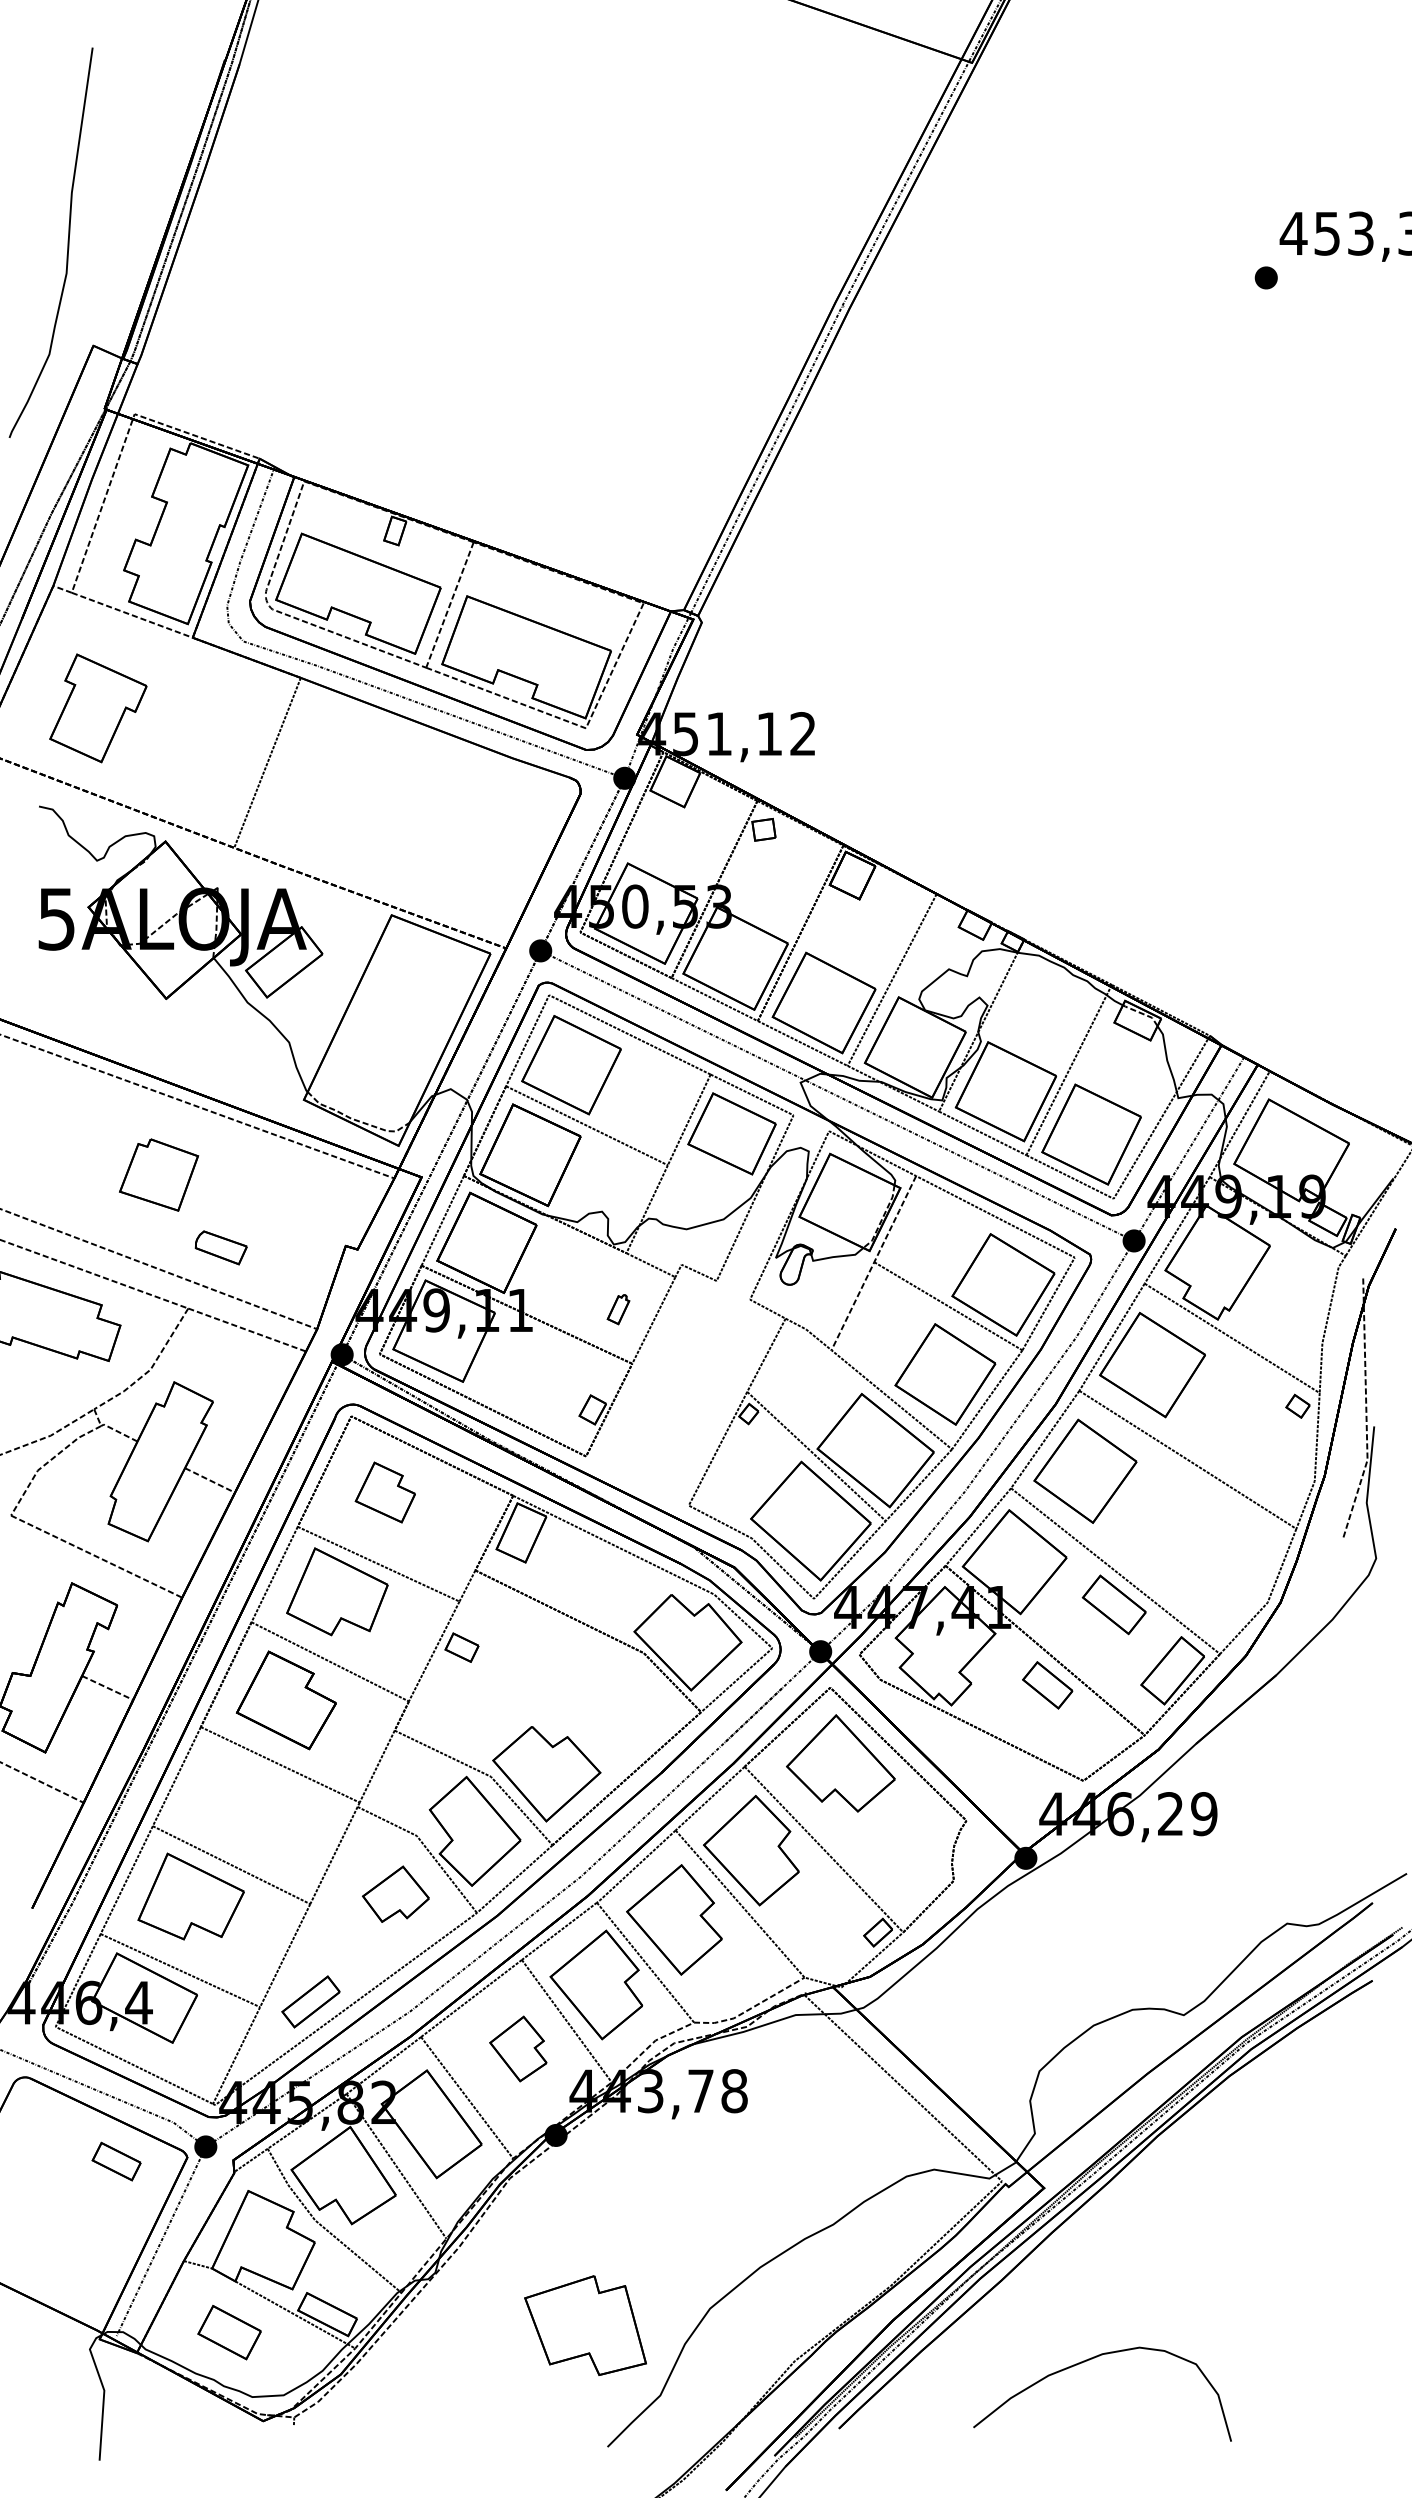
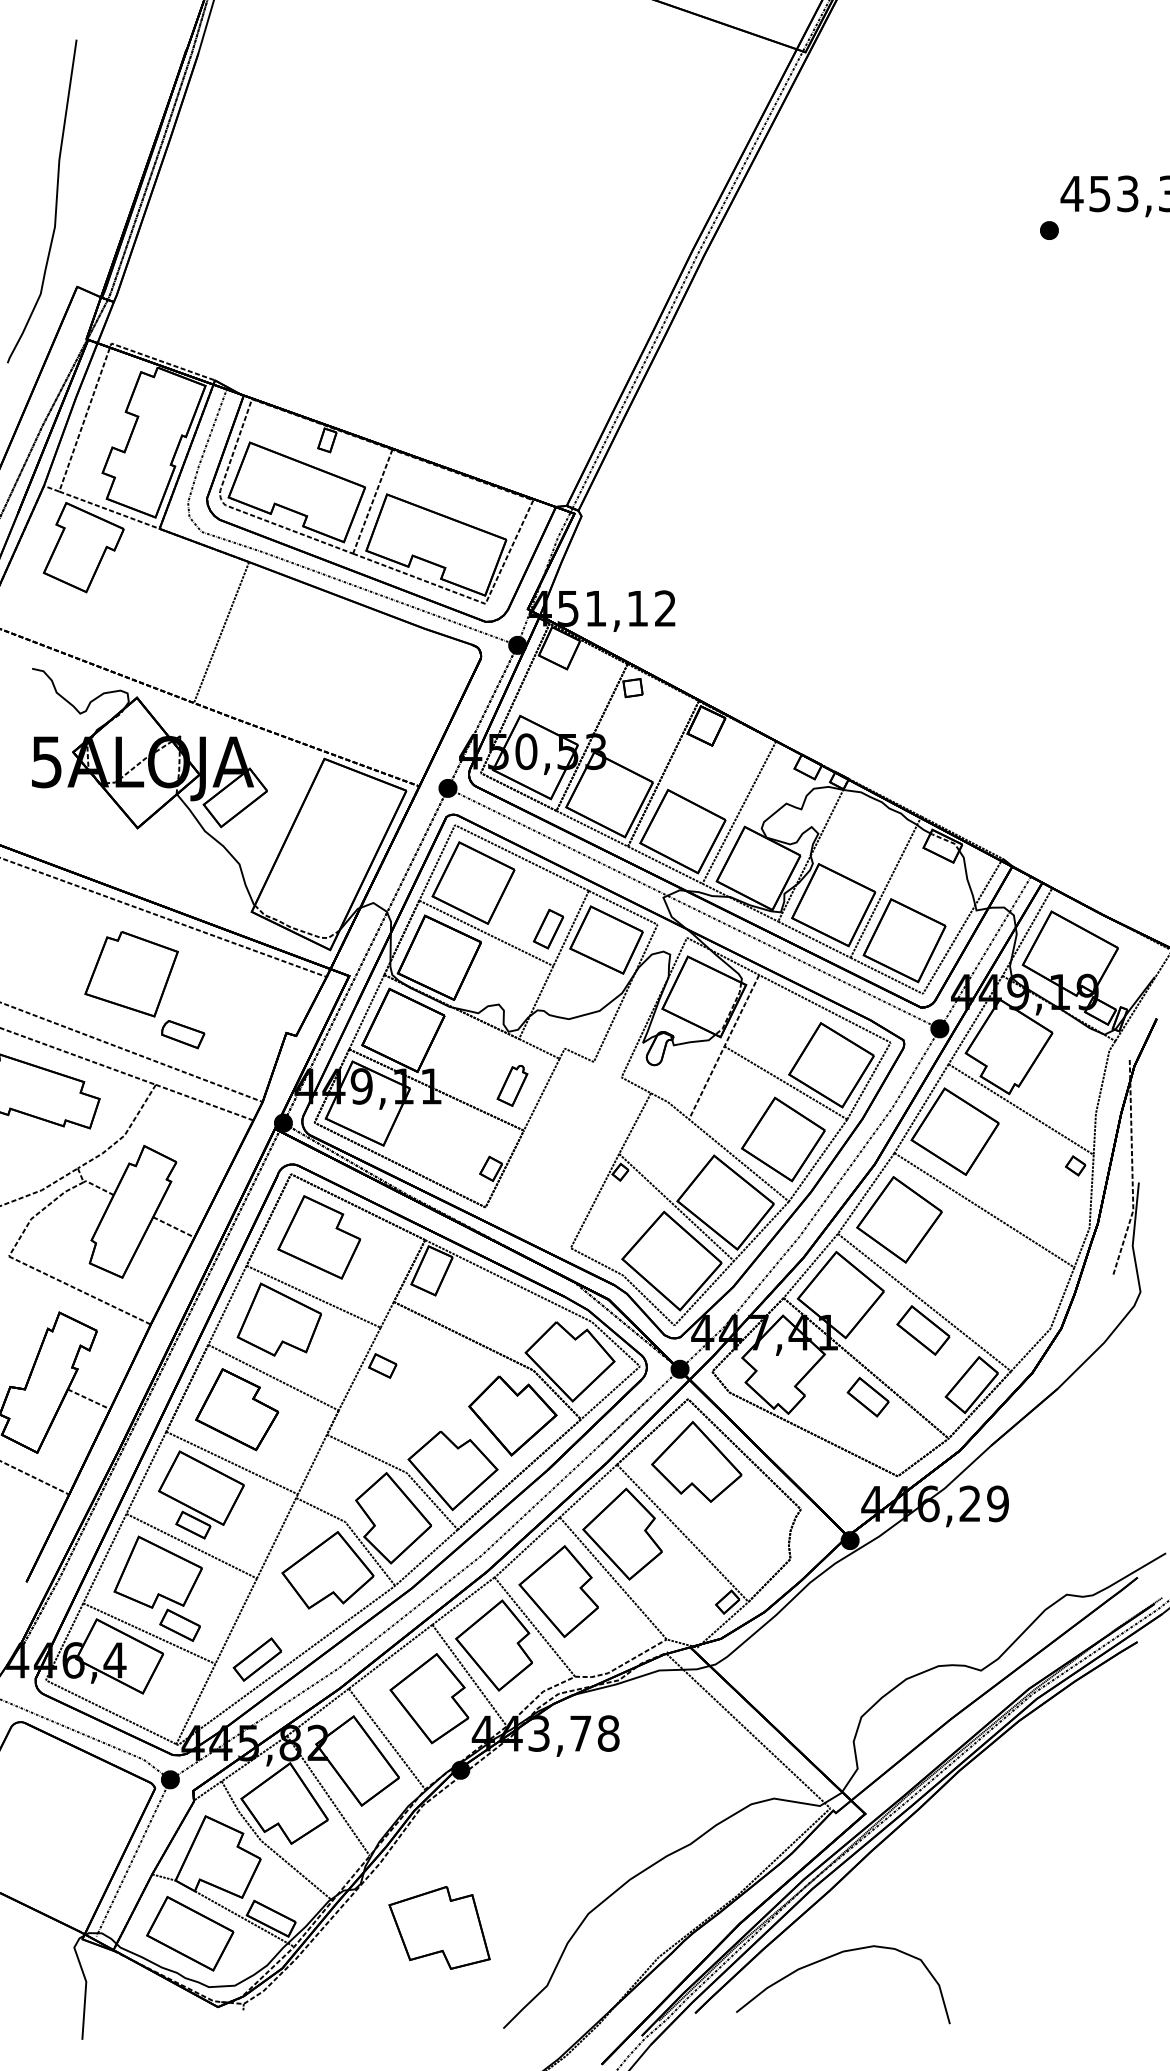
part: (98, 708) -> (83, 547), moved
part: (661, 1120) -> (548, 928), added
part: (158, 1174) -> (131, 973), size x1.43
part: (618, 1309) -> (512, 1085), size x1.67
part: (385, 1492) -> (319, 1237), size x1.67
part: (618, 1707) -> (512, 1415), added
part: (243, 1803) -> (201, 1495), added
part: (395, 1894) -> (327, 1570), size x1.67
part: (518, 2048) -> (429, 1698), size x1.67
part: (116, 2161) -> (180, 1625), moved
part: (585, 2325) -> (439, 1927), moved
part: (229, 2332) -> (190, 1933), size x1.67
curve: (1087, 2361) -> (830, 1957), moved

